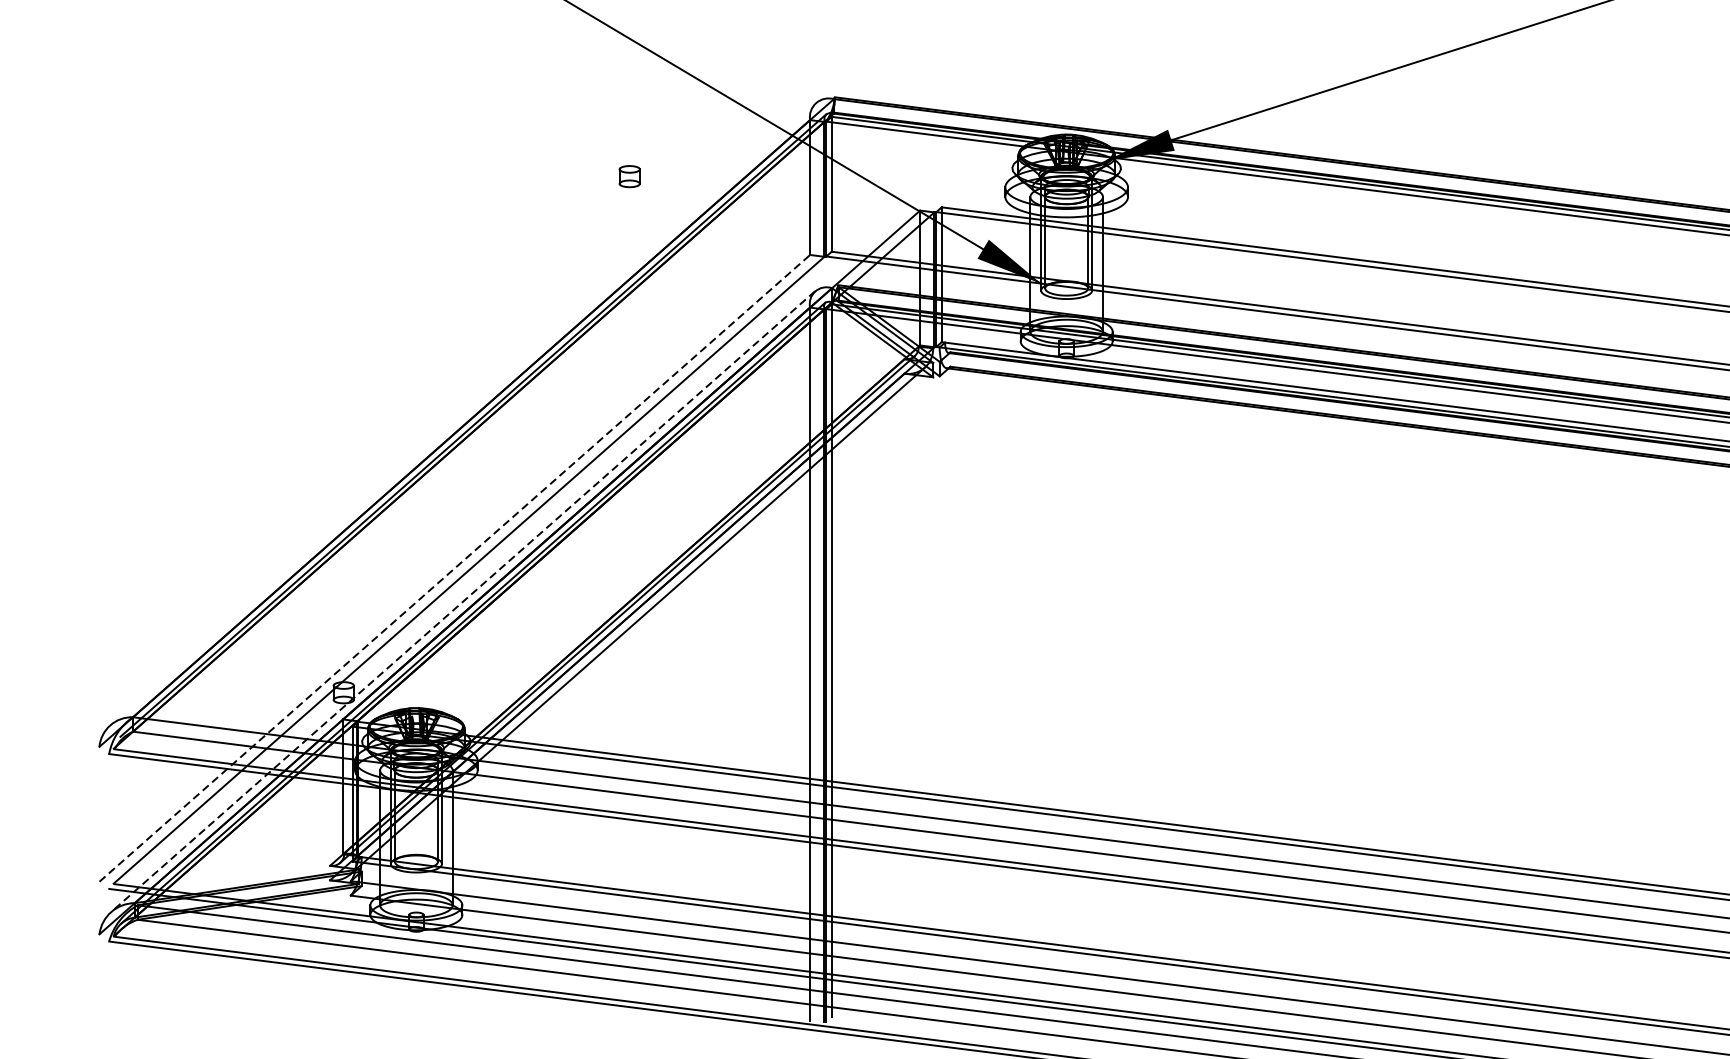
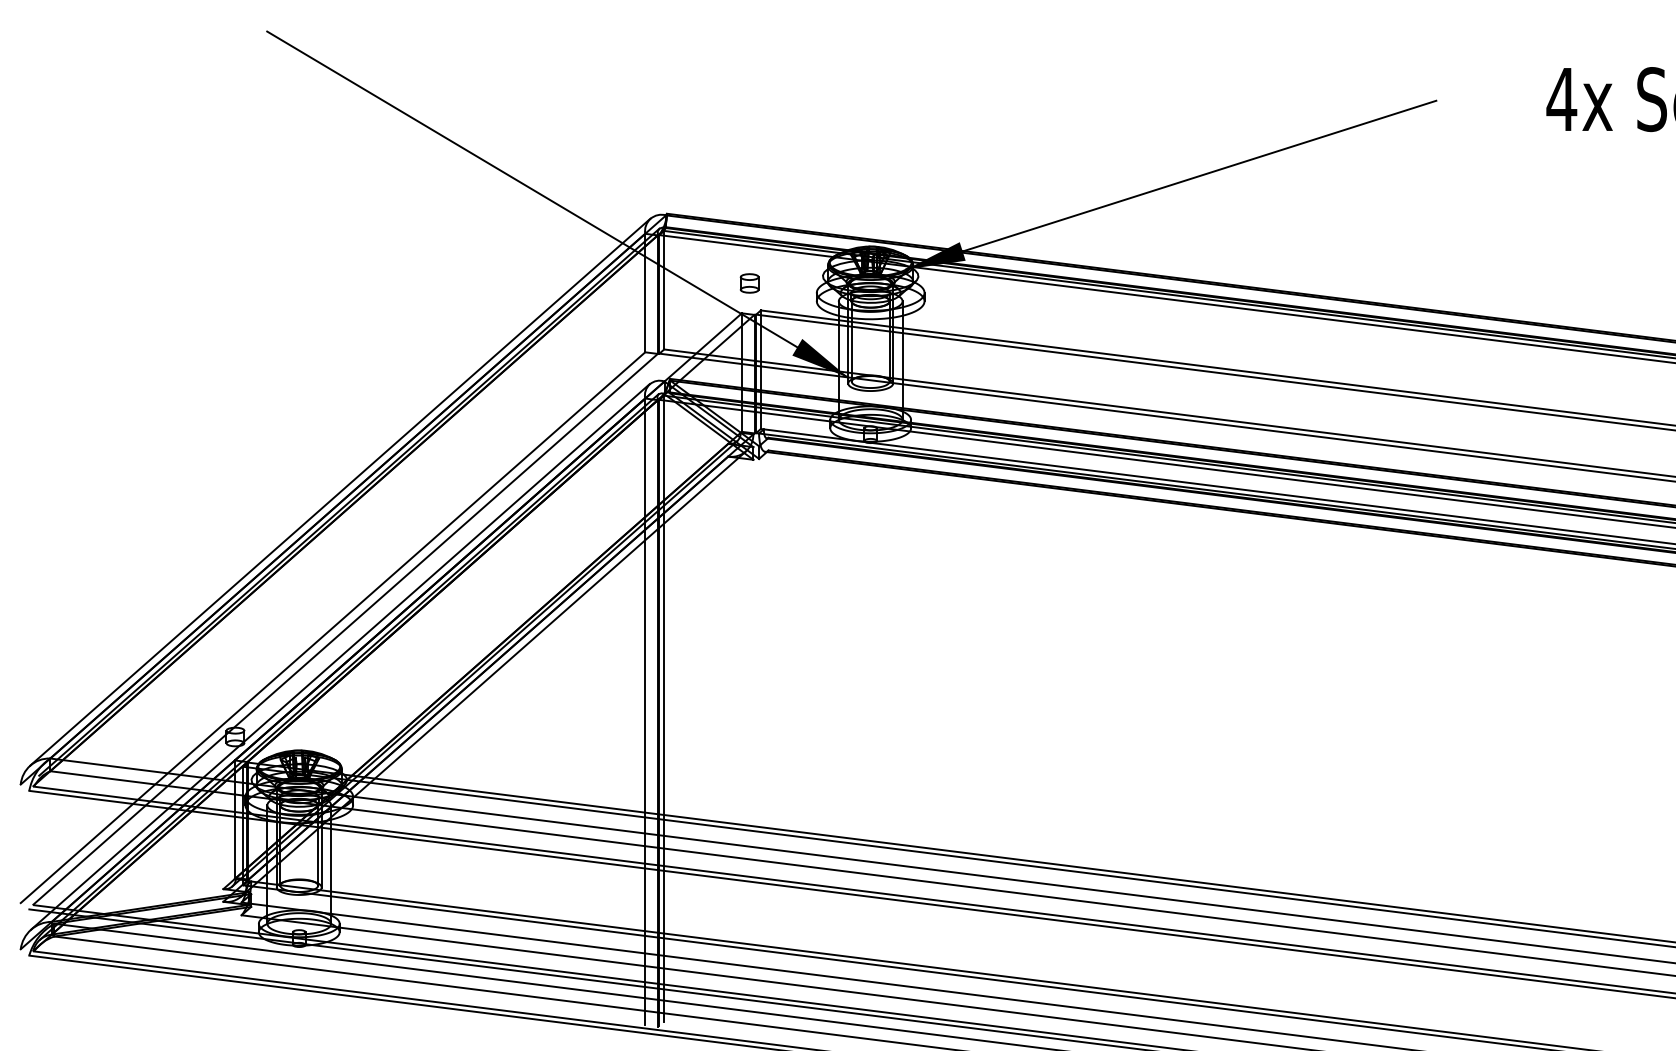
part: (629, 176) -> (749, 283), moved
line: (463, 413) -> (340, 491), added
line: (455, 568) -> (333, 627), dashed -> solid
line: (463, 602) -> (340, 657), dashed -> solid

